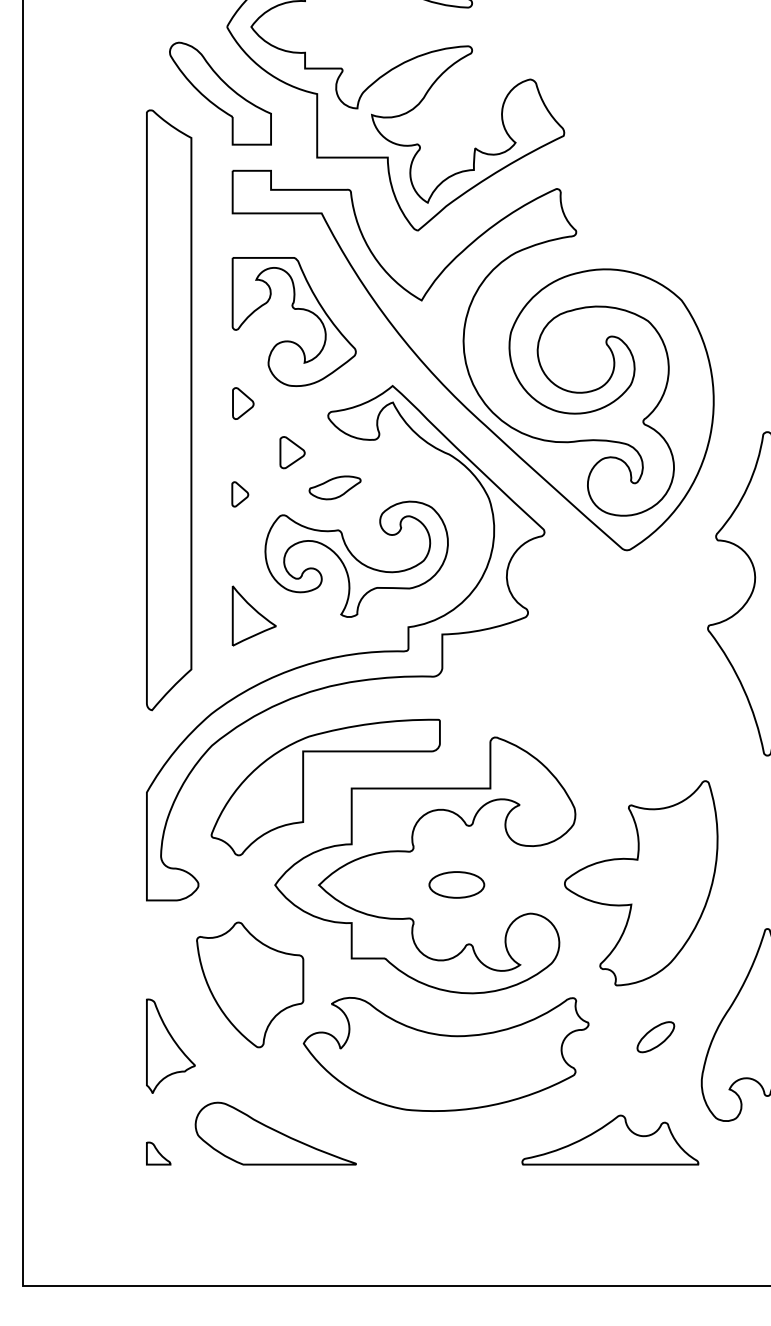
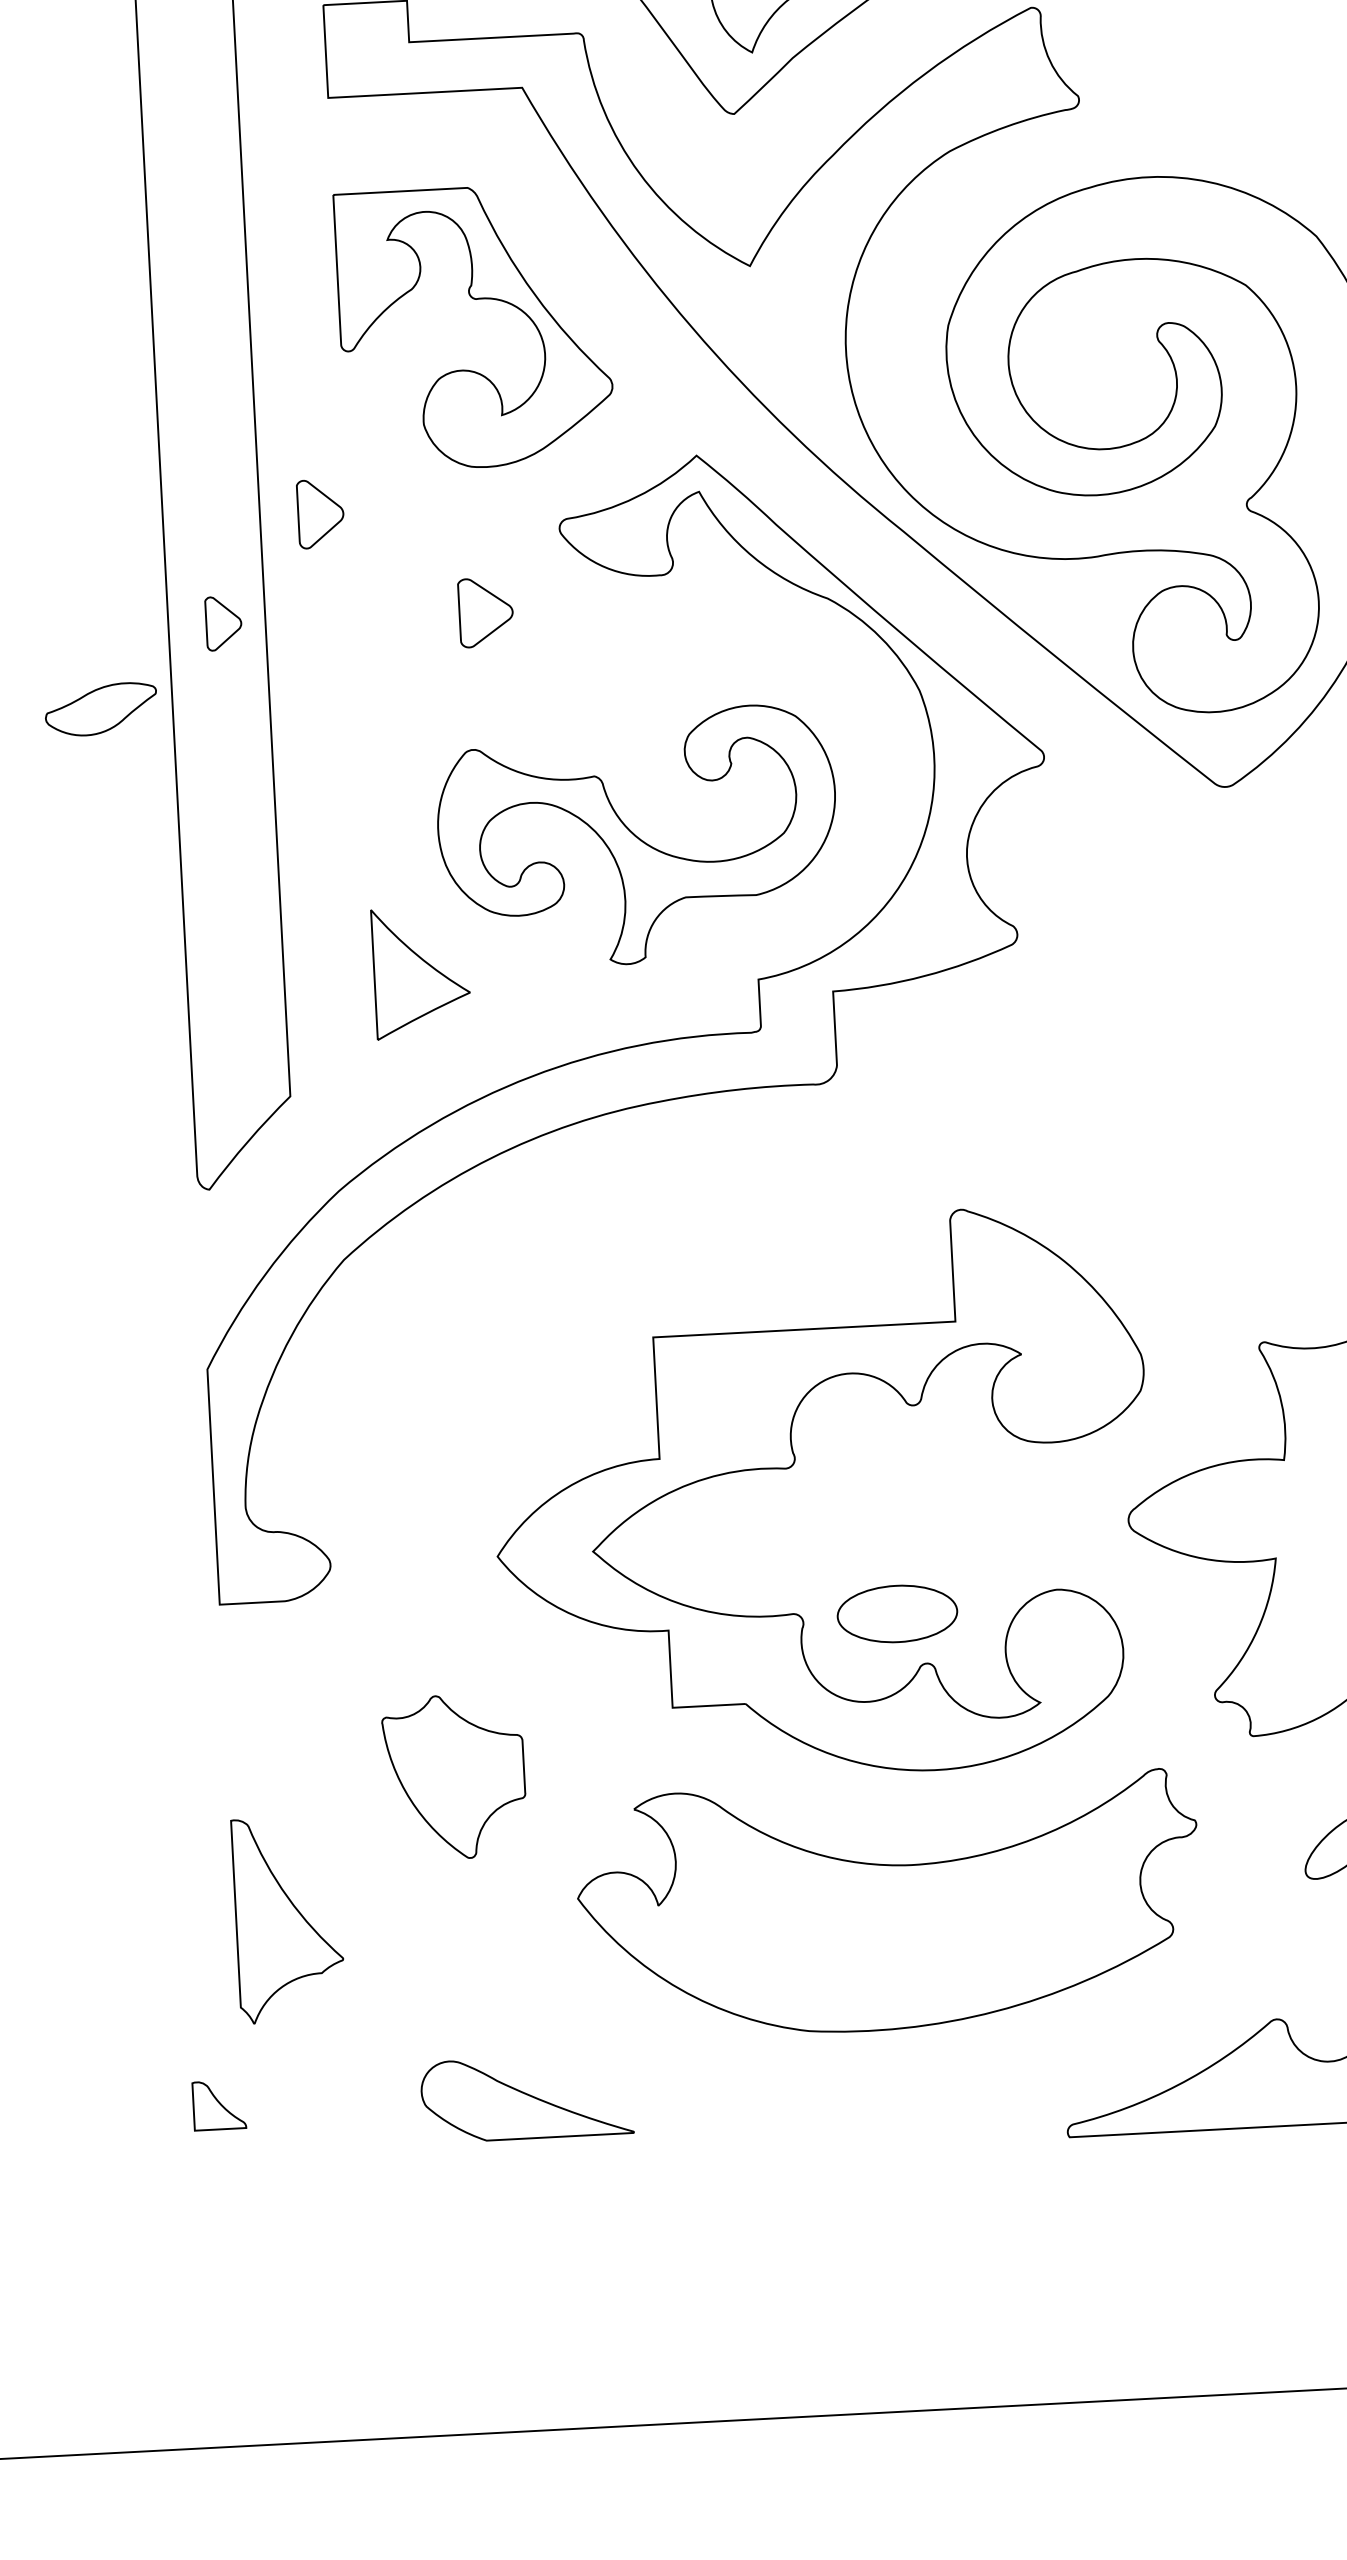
part: (243, 403) -> (321, 513), moved
part: (334, 487) -> (99, 708), moved
part: (240, 494) -> (224, 623), moved
part: (304, 787) -> (550, 1340), removed
part: (456, 884) -> (896, 1613), moved
part: (250, 984) -> (455, 1775), size x0.6
part: (275, 1133) -> (526, 2097), size x0.6
part: (158, 1153) -> (218, 2105), moved

